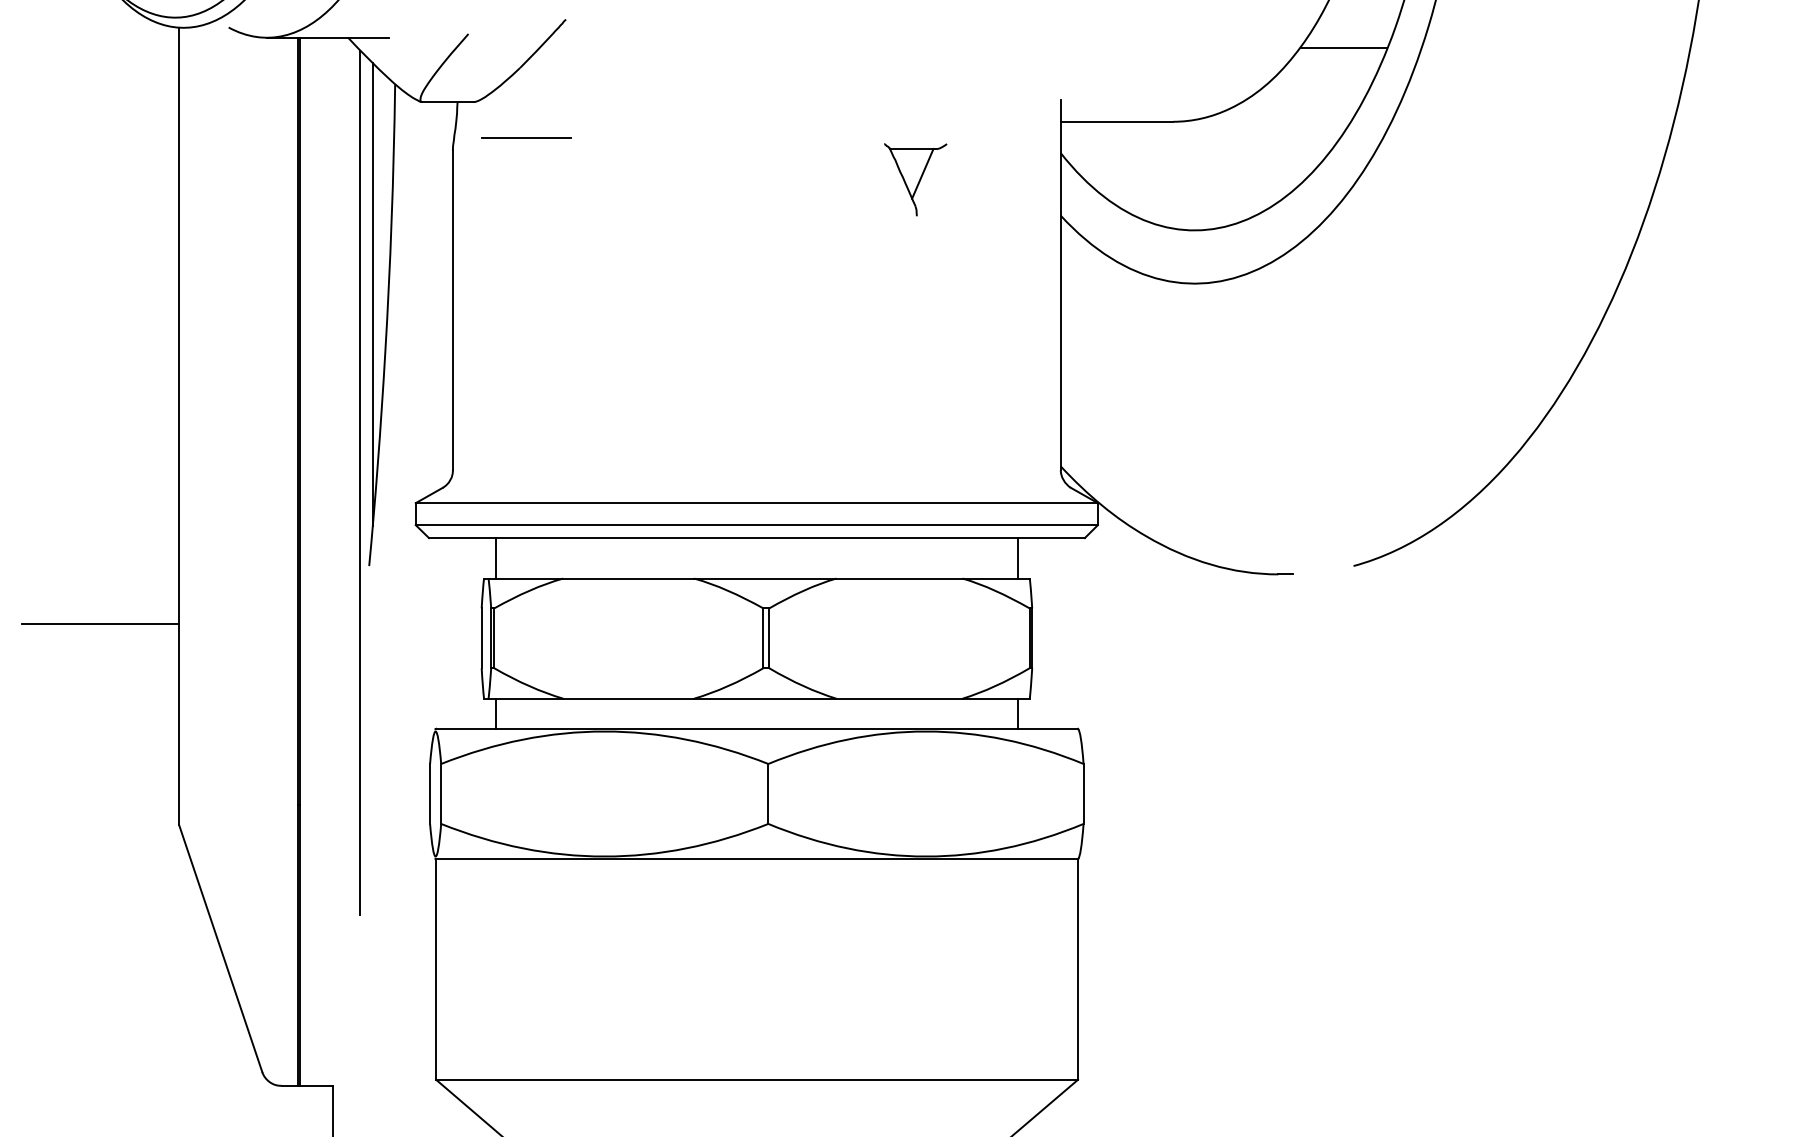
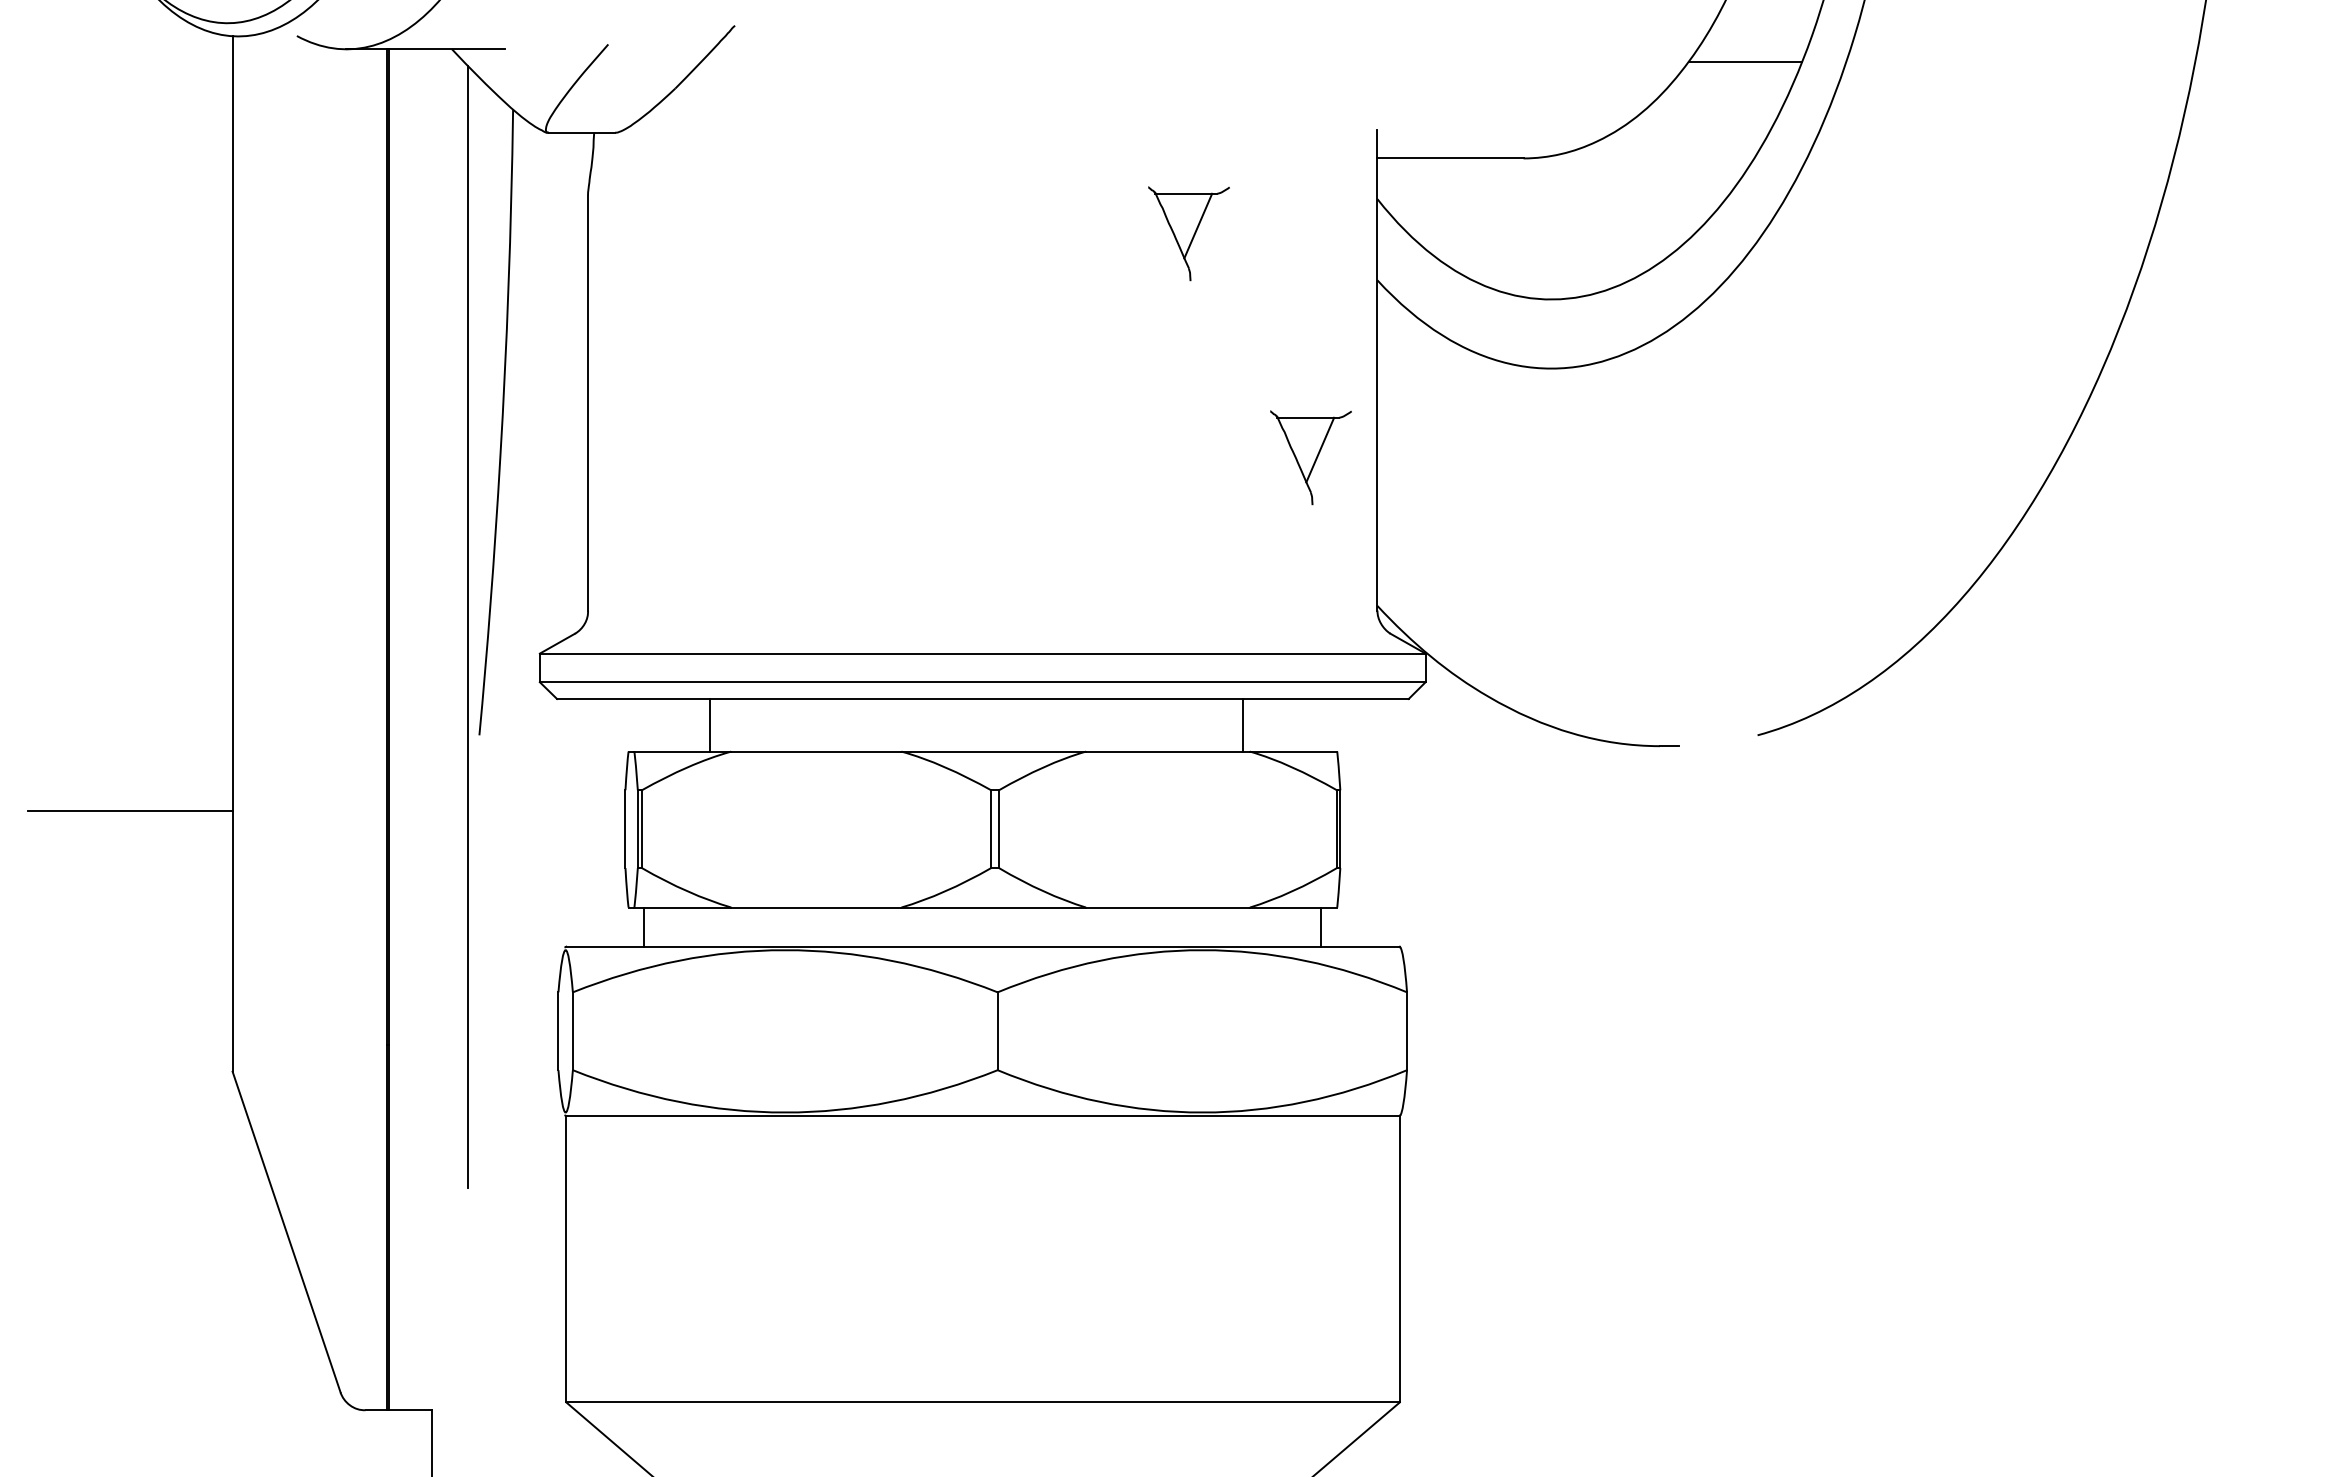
line: (526, 137) -> (683, 178), removed
line: (373, 294) -> (484, 382), removed
part: (1009, 352) -> (1310, 457), added
line: (496, 558) -> (710, 725), moved
line: (1017, 558) -> (1243, 725), moved

